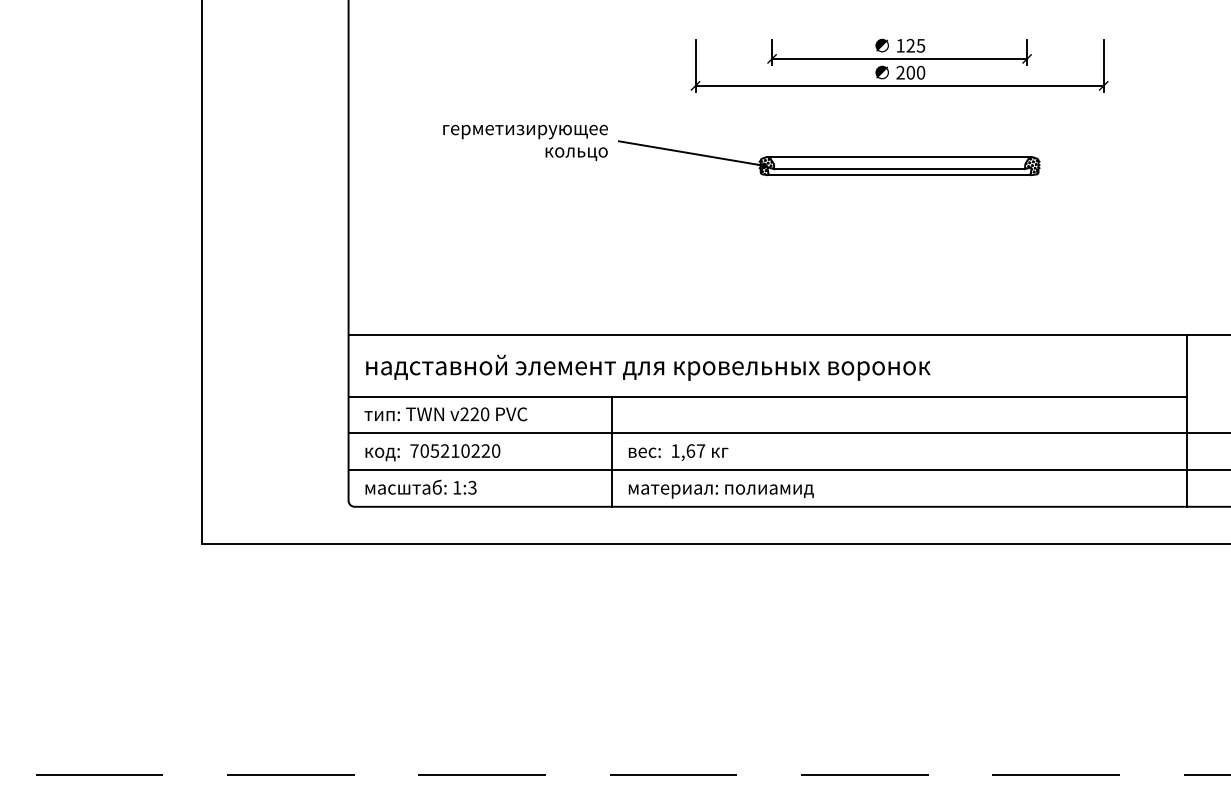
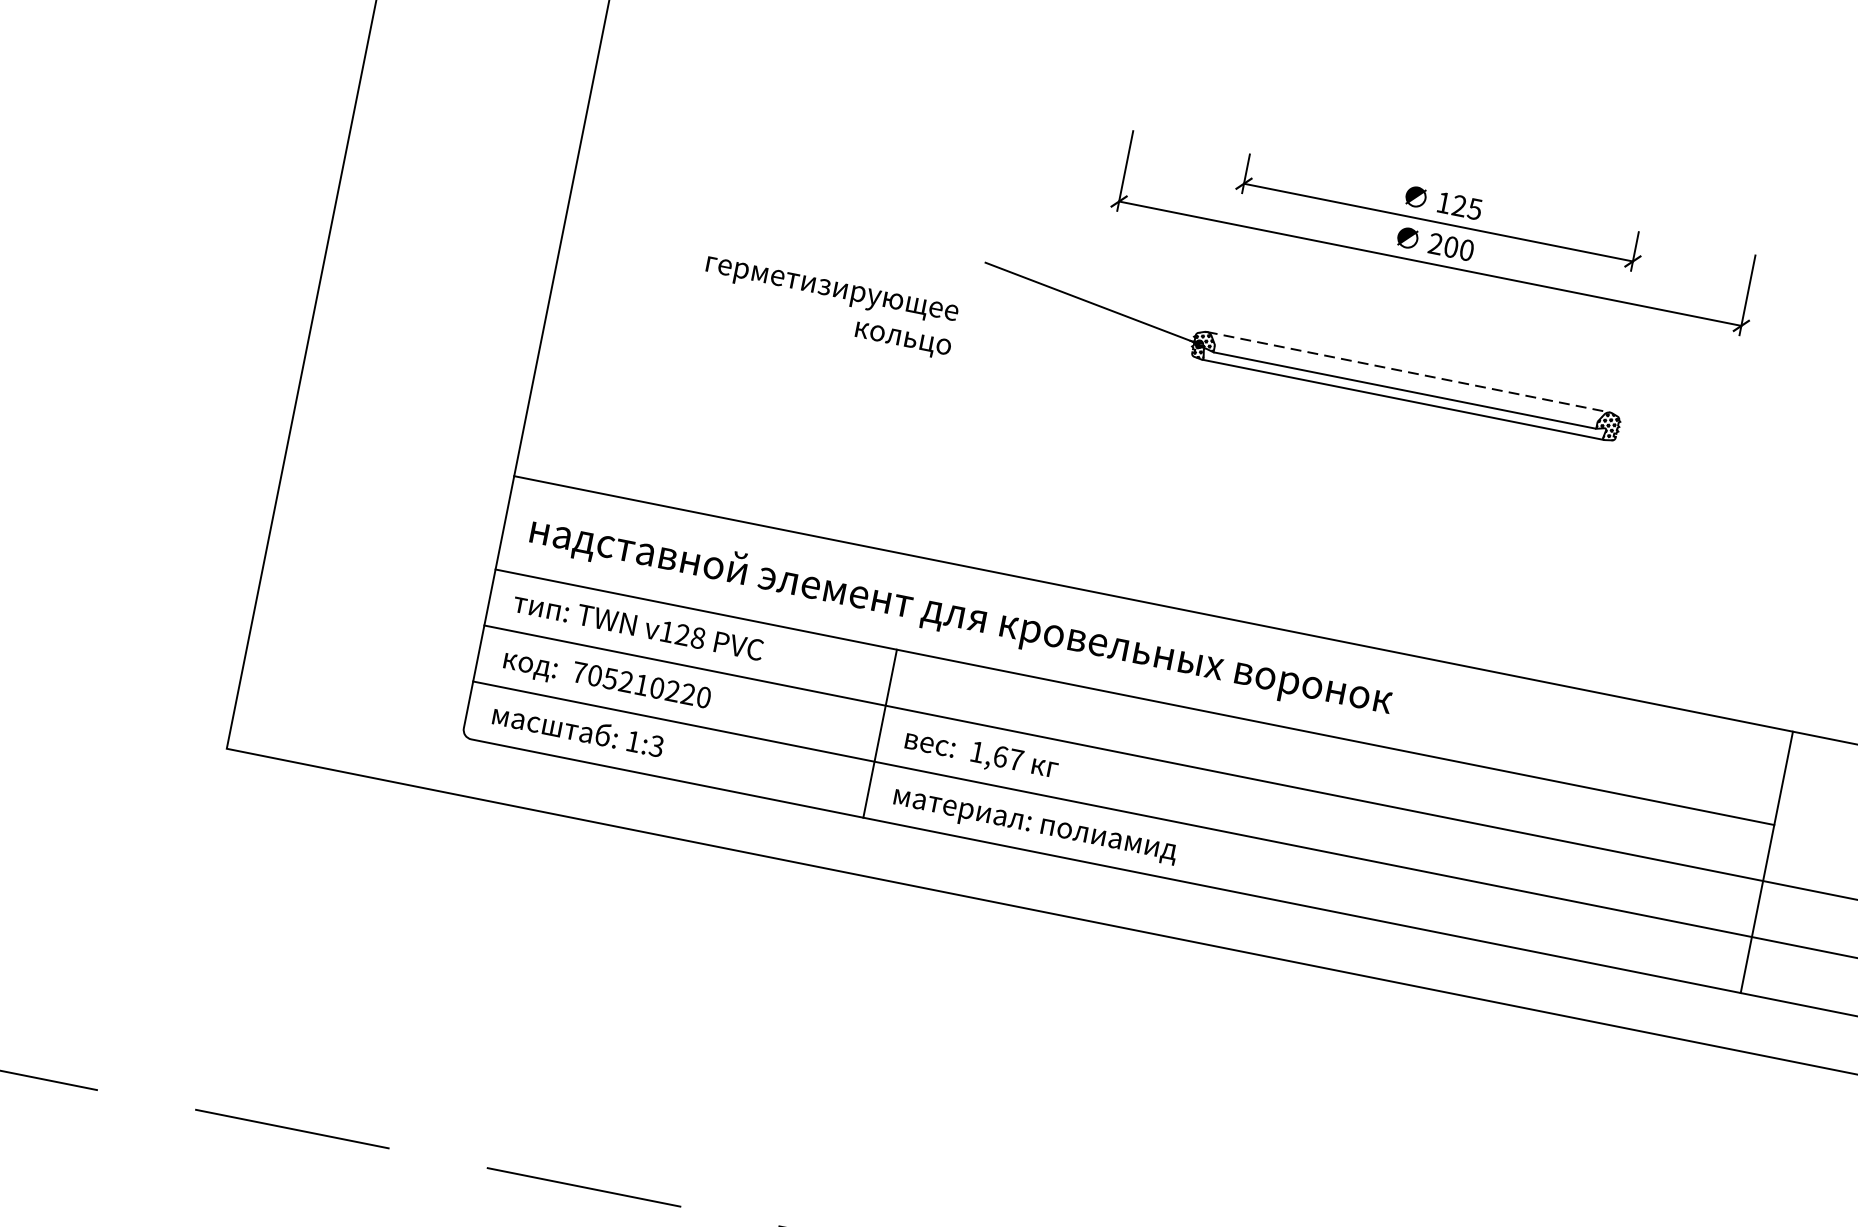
text: (525, 142) -> (828, 307), moved
line: (900, 157) -> (1409, 373), solid -> dashed
text: (474, 413) -> (682, 633), v220 -> v128

